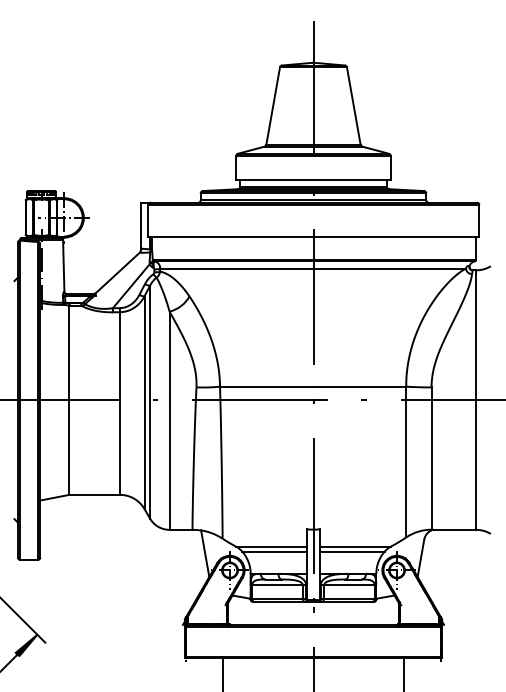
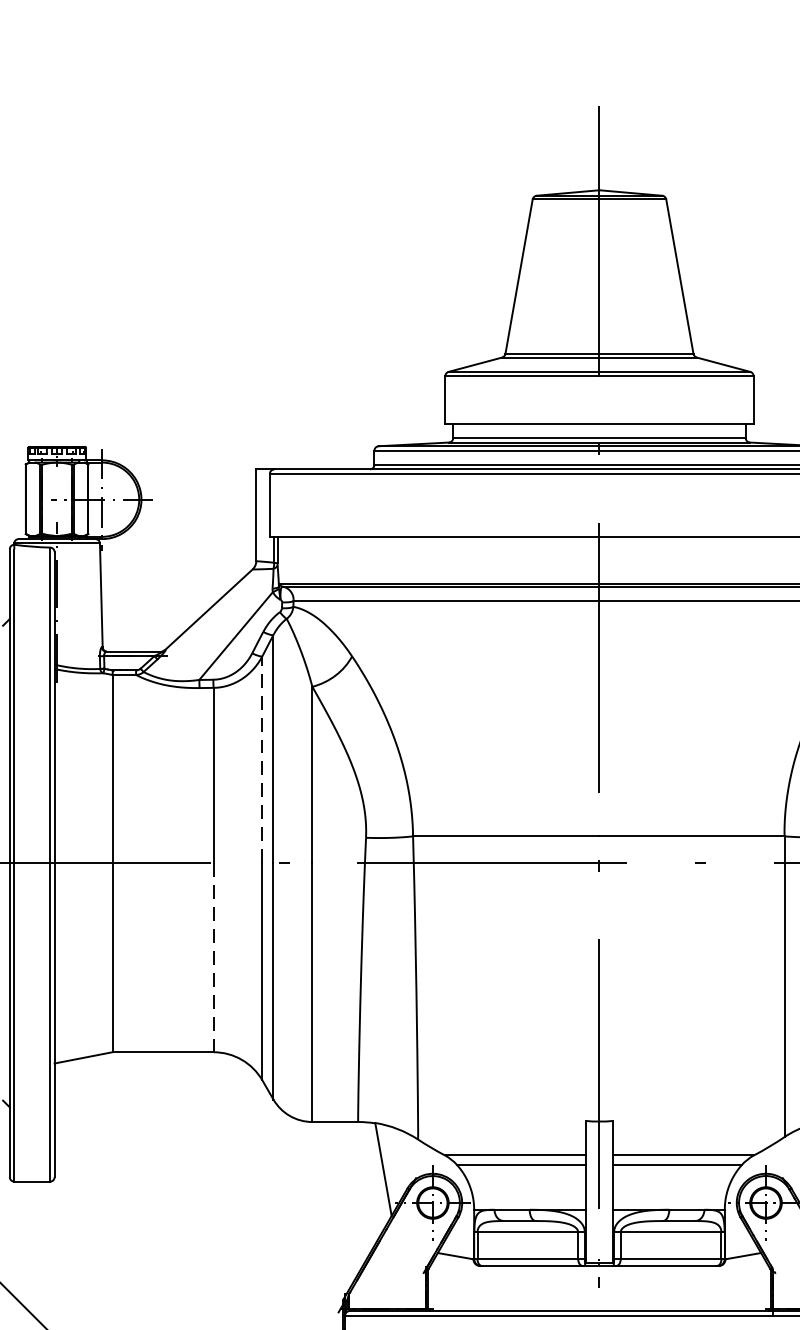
line: (144, 348) -> (262, 760), solid -> dashed
line: (120, 447) -> (214, 957), solid -> dashed

